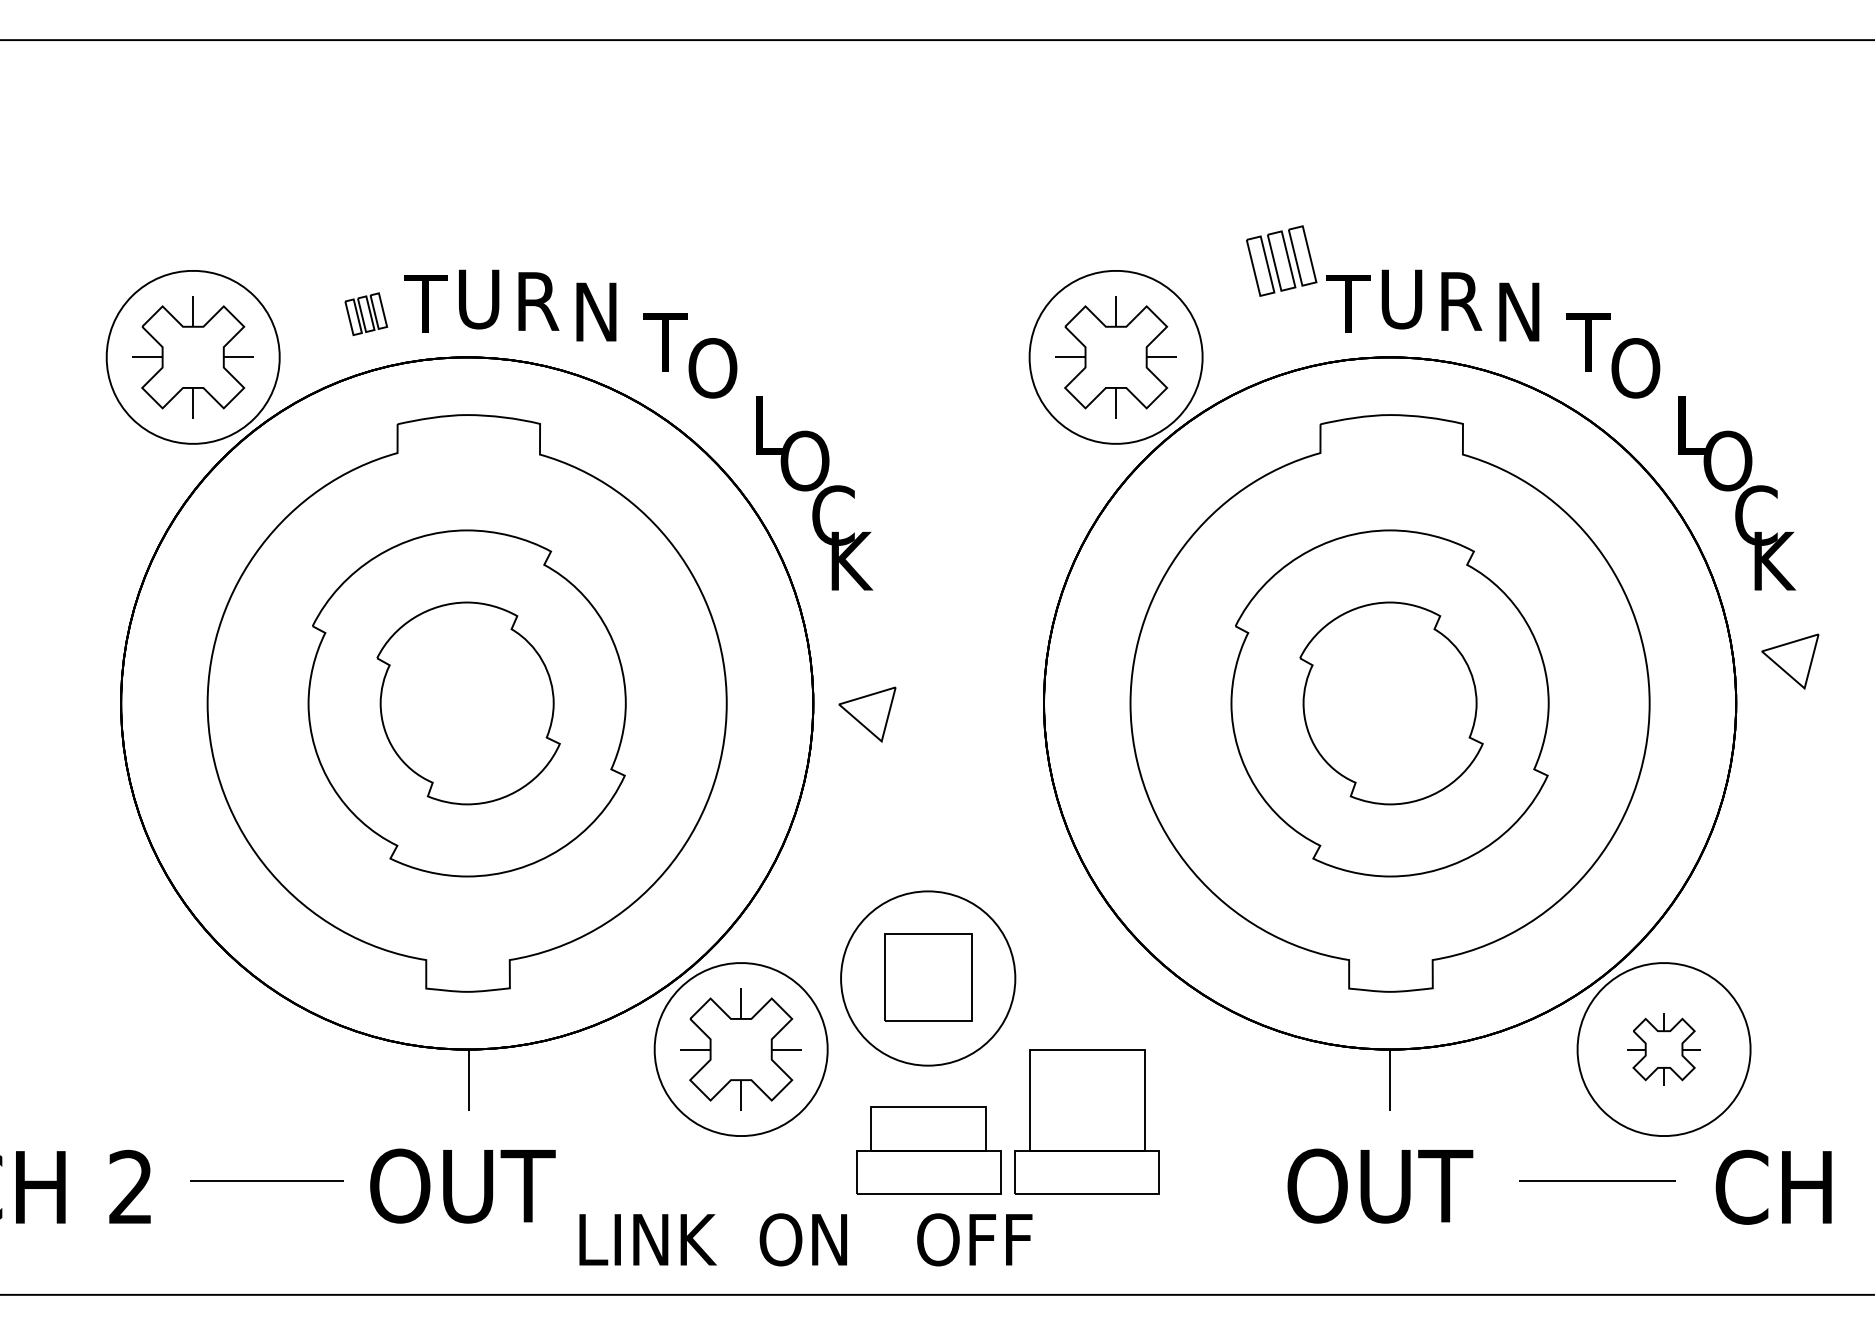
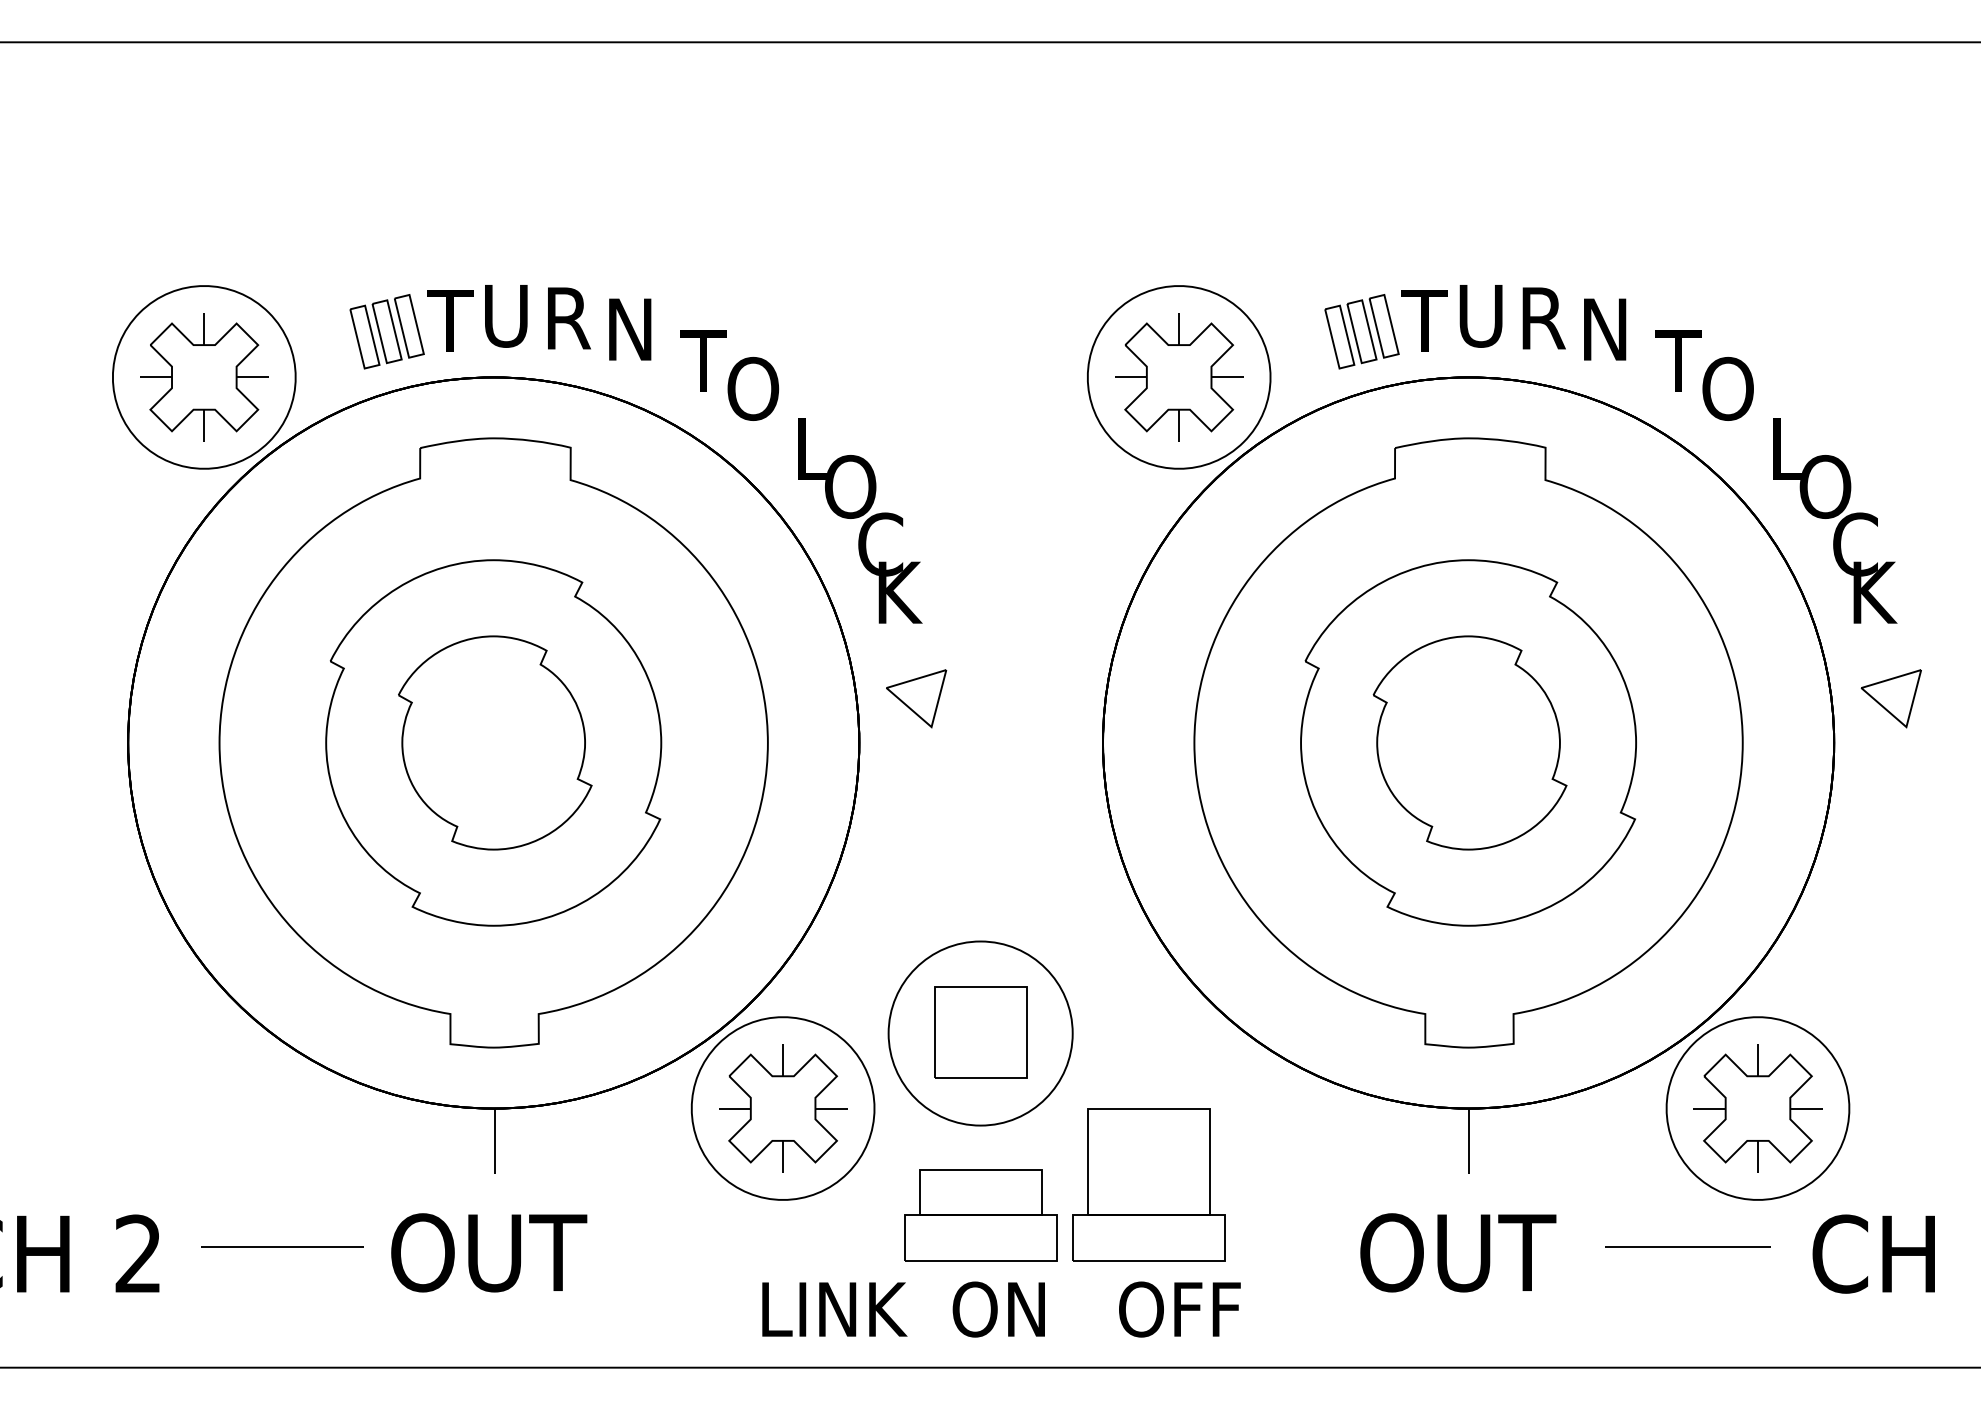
part: (1281, 260) -> (1361, 331), moved
part: (365, 313) -> (386, 331), size x1.67
part: (867, 714) -> (916, 698), moved
part: (1663, 1049) -> (1757, 1108), size x1.67
text: (805, 1239) -> (1001, 1309), moved

